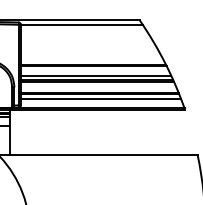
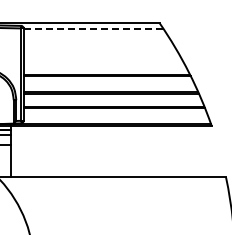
line: (81, 24) -> (93, 28), solid -> dashed
line: (96, 76) -> (110, 87), removed
line: (101, 99) -> (115, 113), removed

